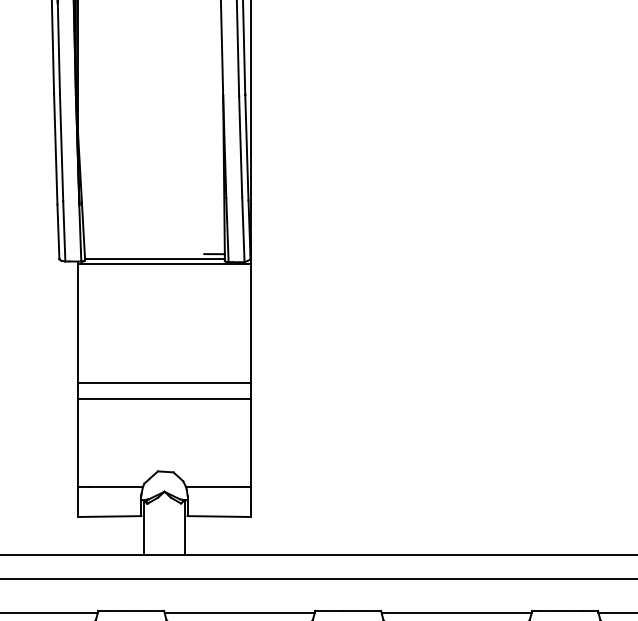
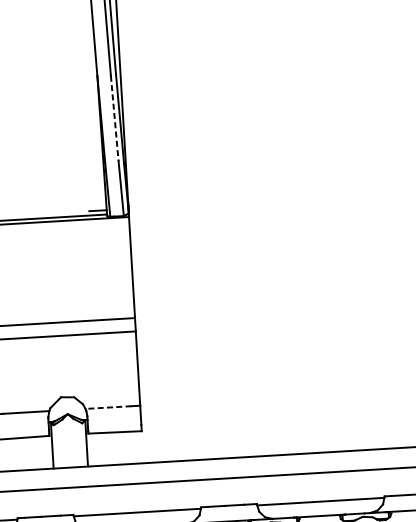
line: (240, 146) -> (114, 118), solid -> dashed
line: (212, 486) -> (107, 407), solid -> dashed

